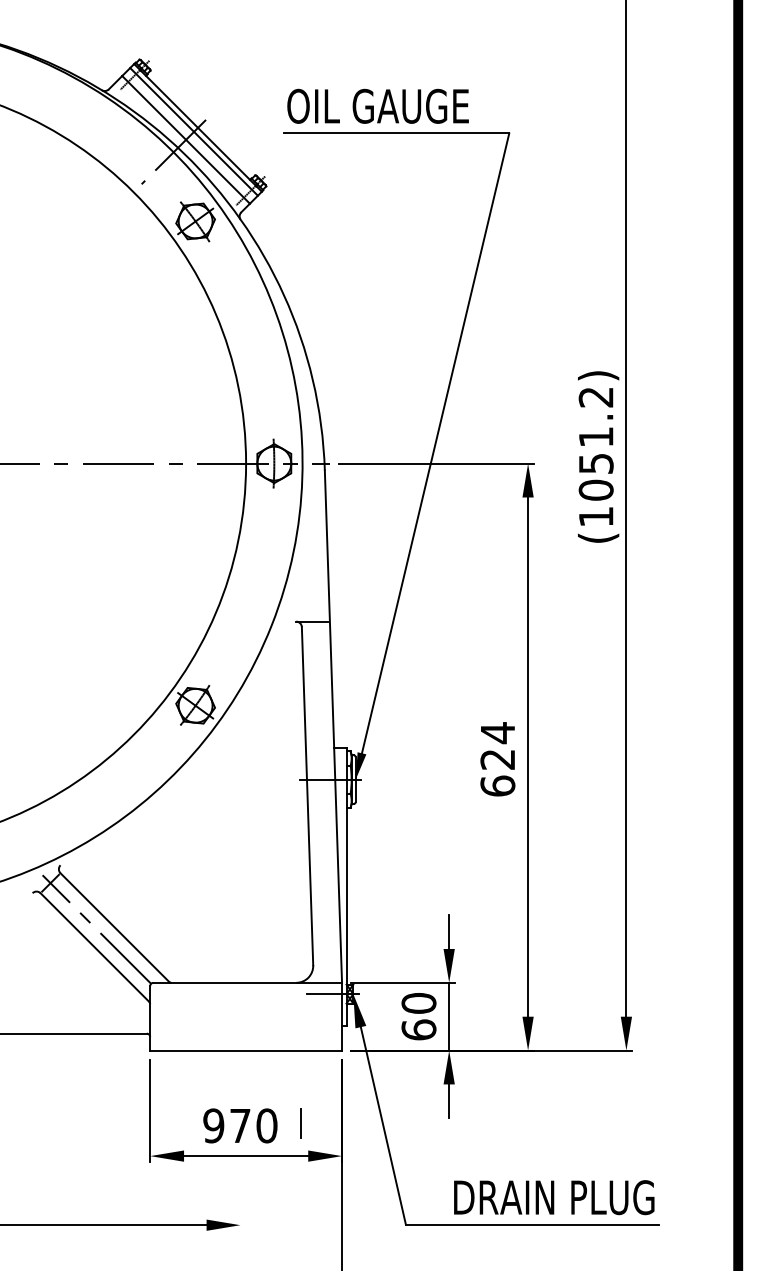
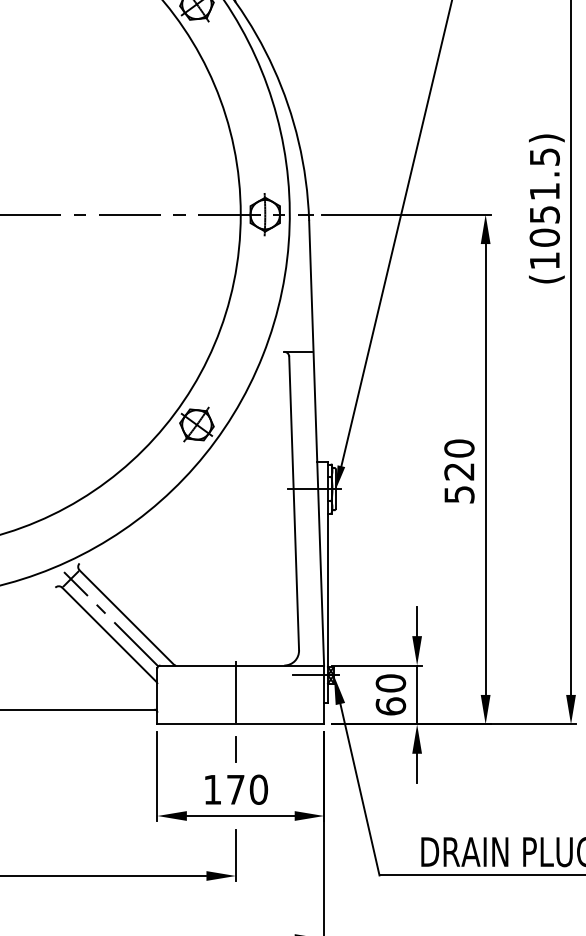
text: (595, 397) -> (544, 157), (1051.2) -> (1051.5)
text: (497, 759) -> (459, 471), 624 -> 520
line: (240, 1016) -> (235, 694), added
line: (300, 1123) -> (235, 749), moved
text: (213, 1125) -> (212, 789), 970 -> 170
line: (240, 1201) -> (235, 855), added

